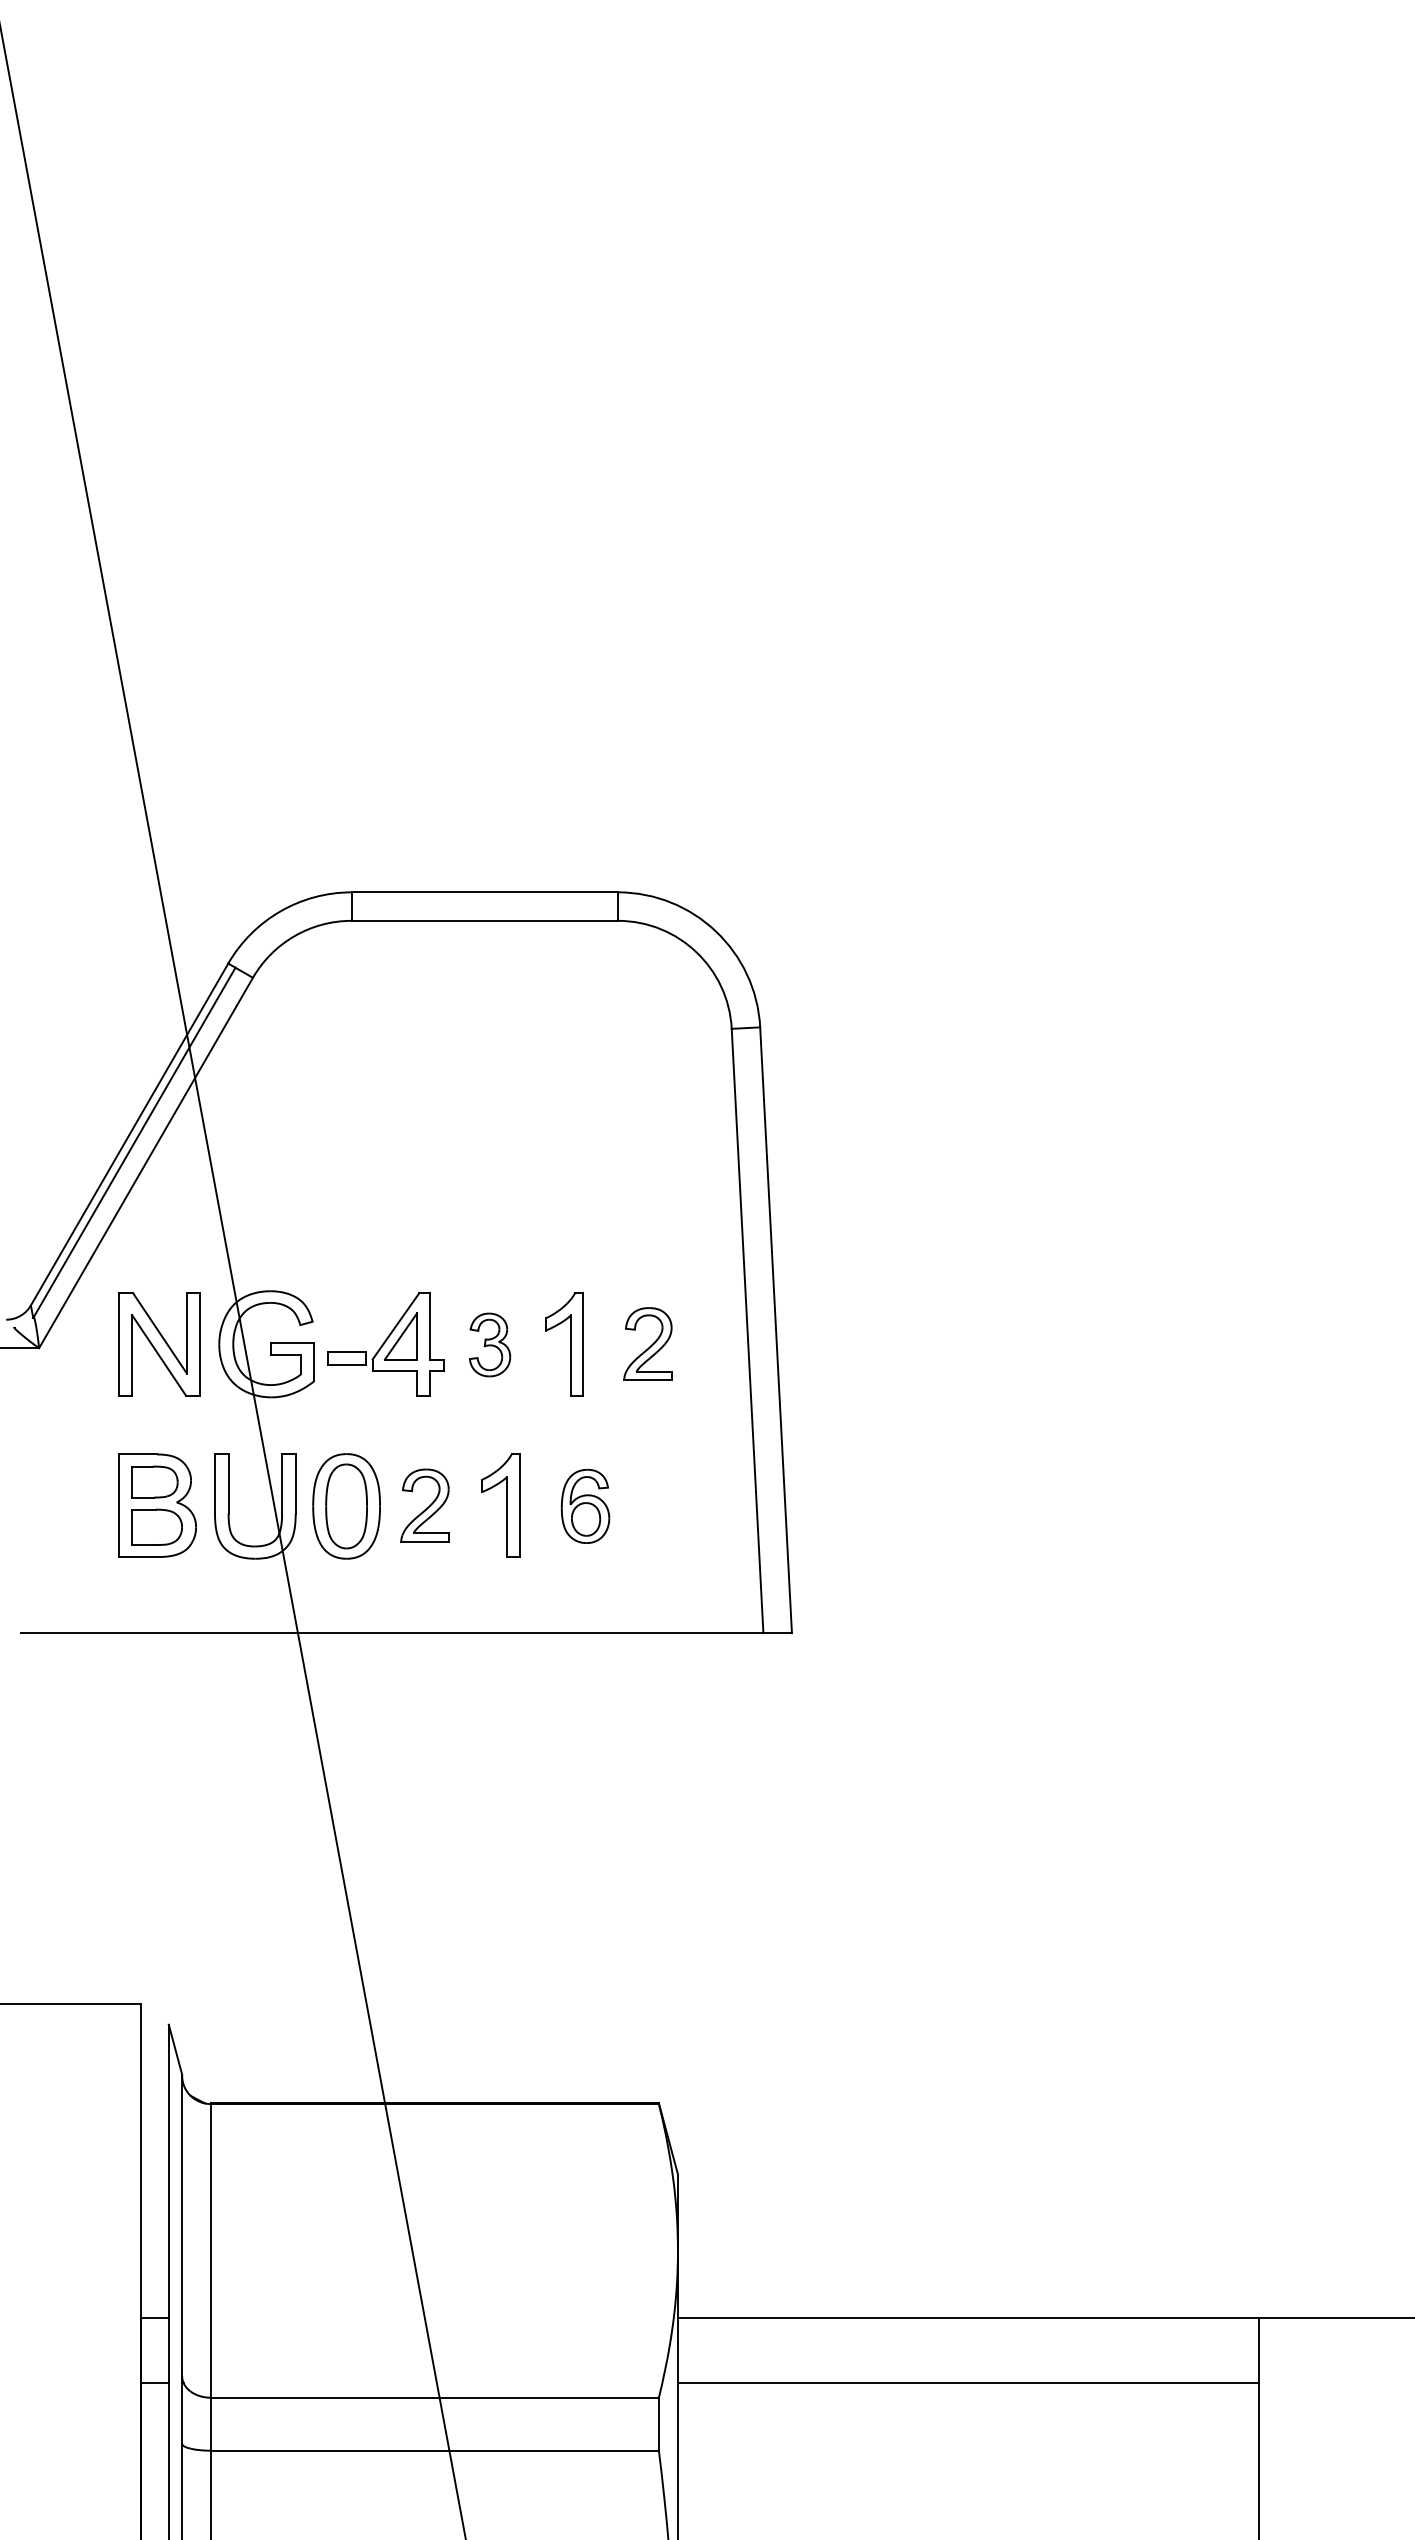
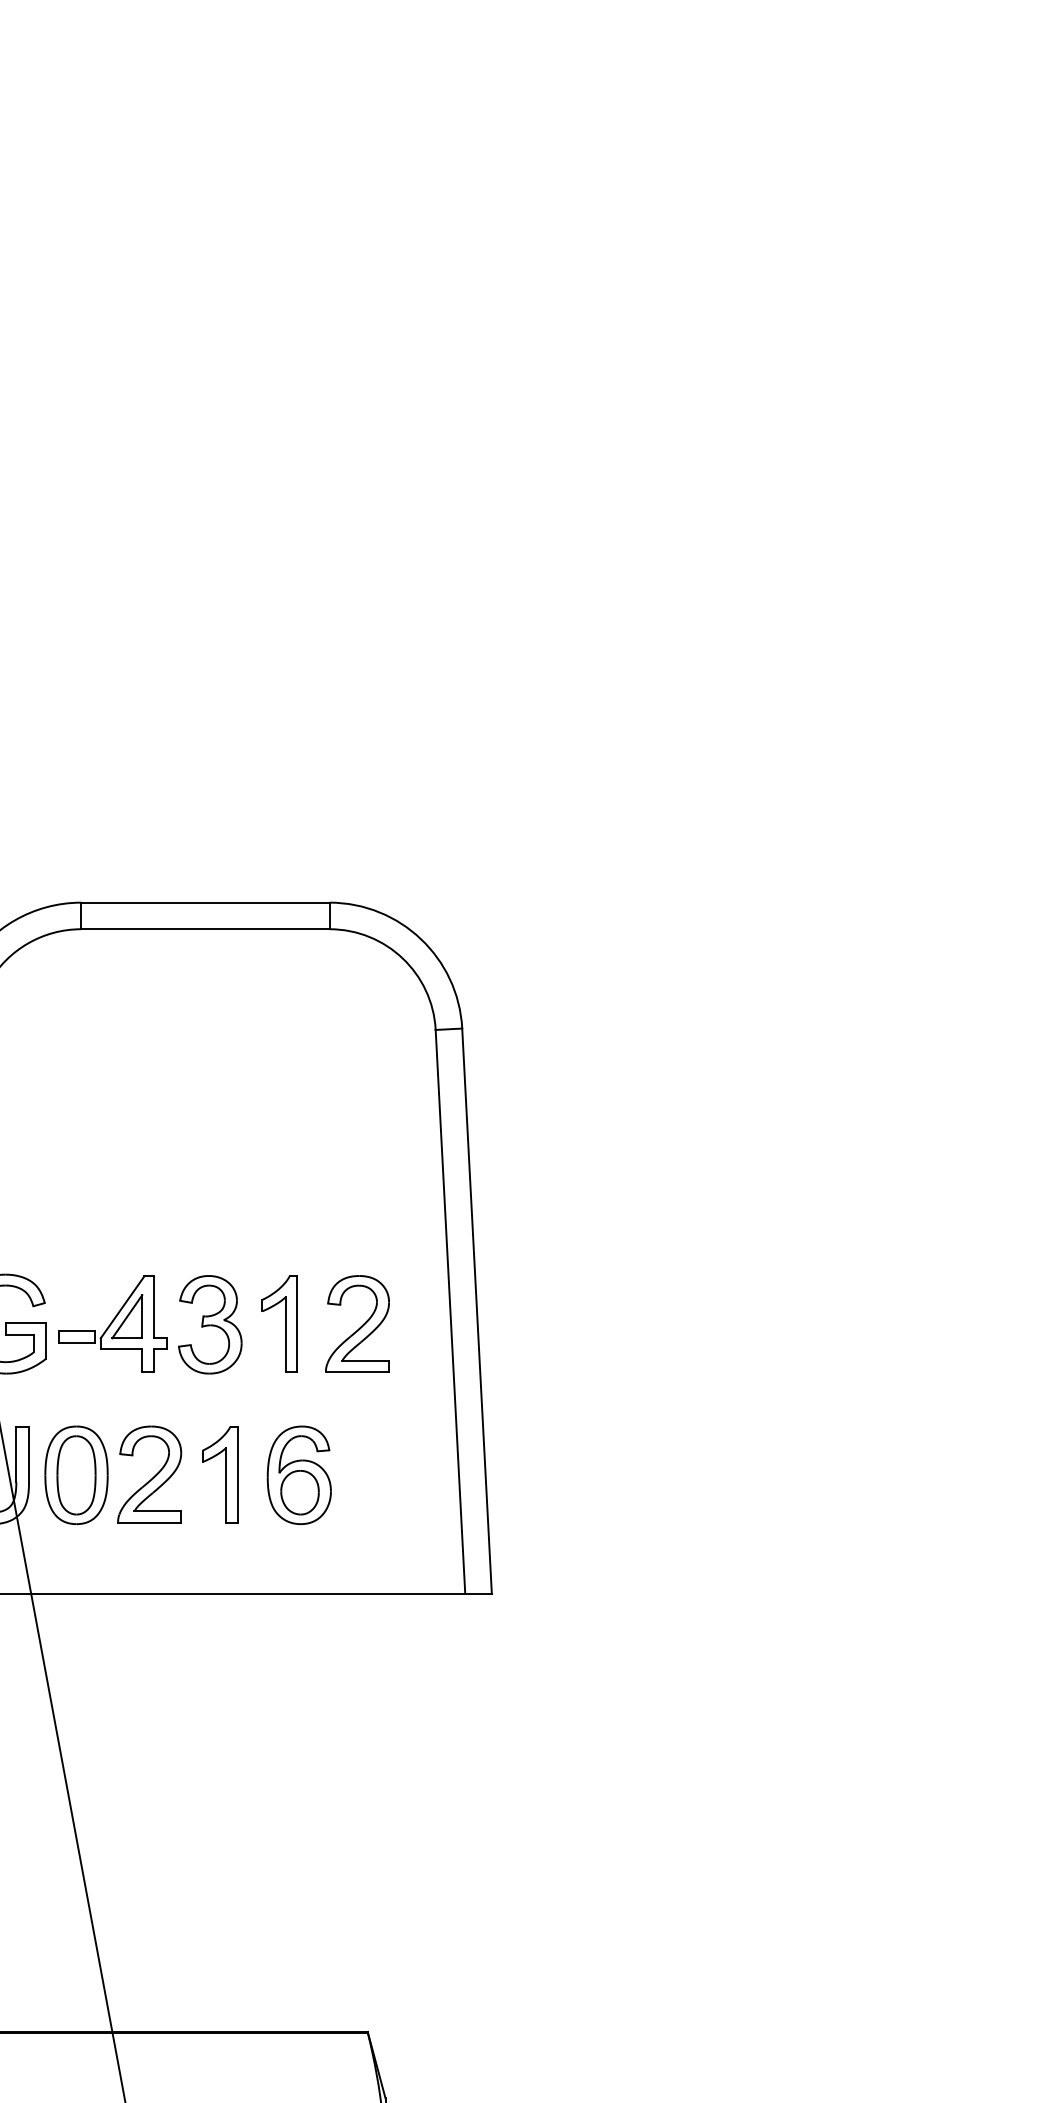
part: (647, 1343) -> (357, 1323), size x1.43
part: (489, 1344) -> (209, 1324), size x1.67
part: (424, 1505) -> (149, 1474), size x1.43
part: (585, 1506) -> (299, 1475), size x1.43

